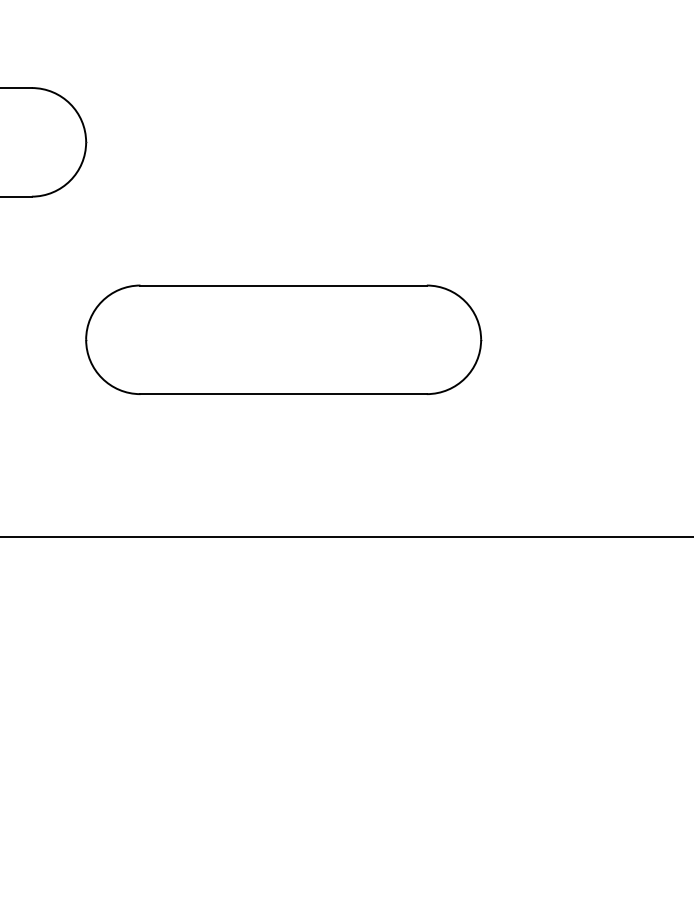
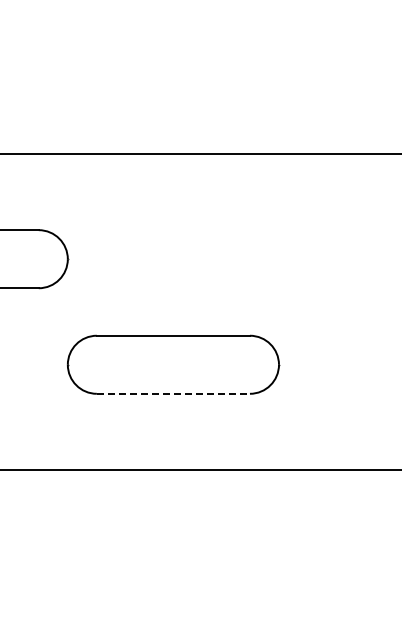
line: (283, 393) -> (173, 393), solid -> dashed

